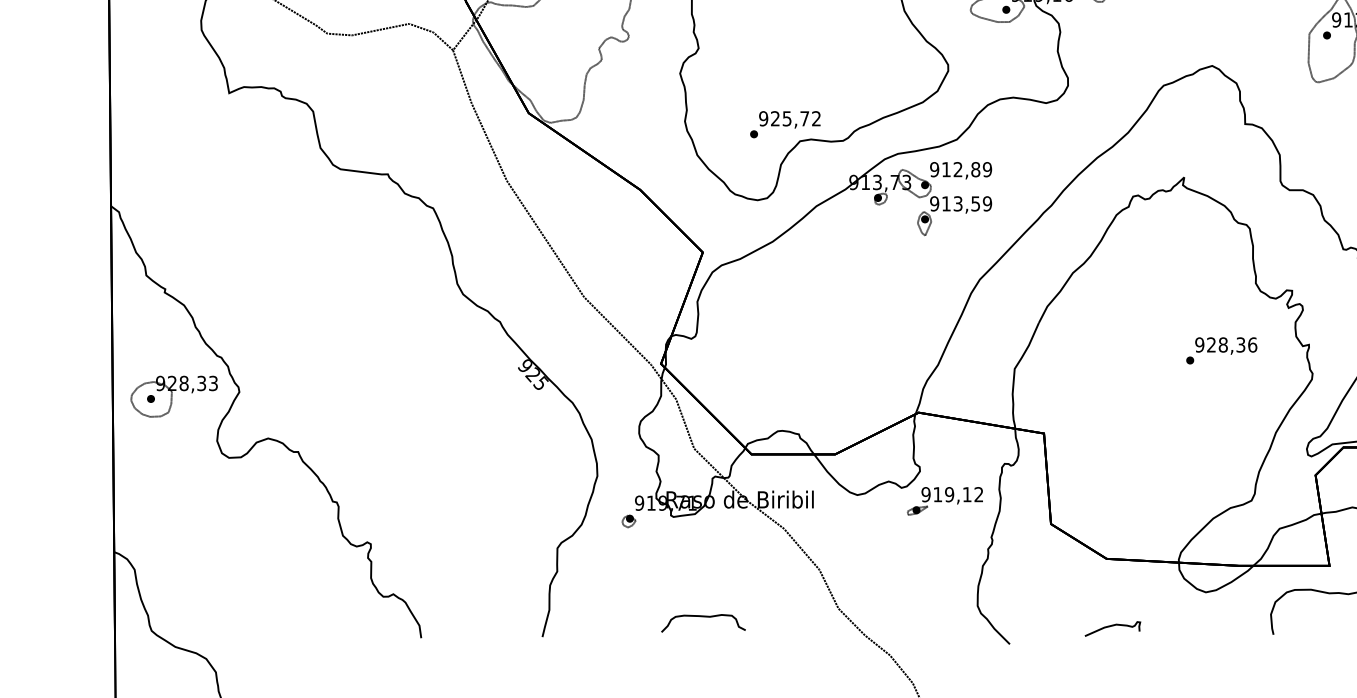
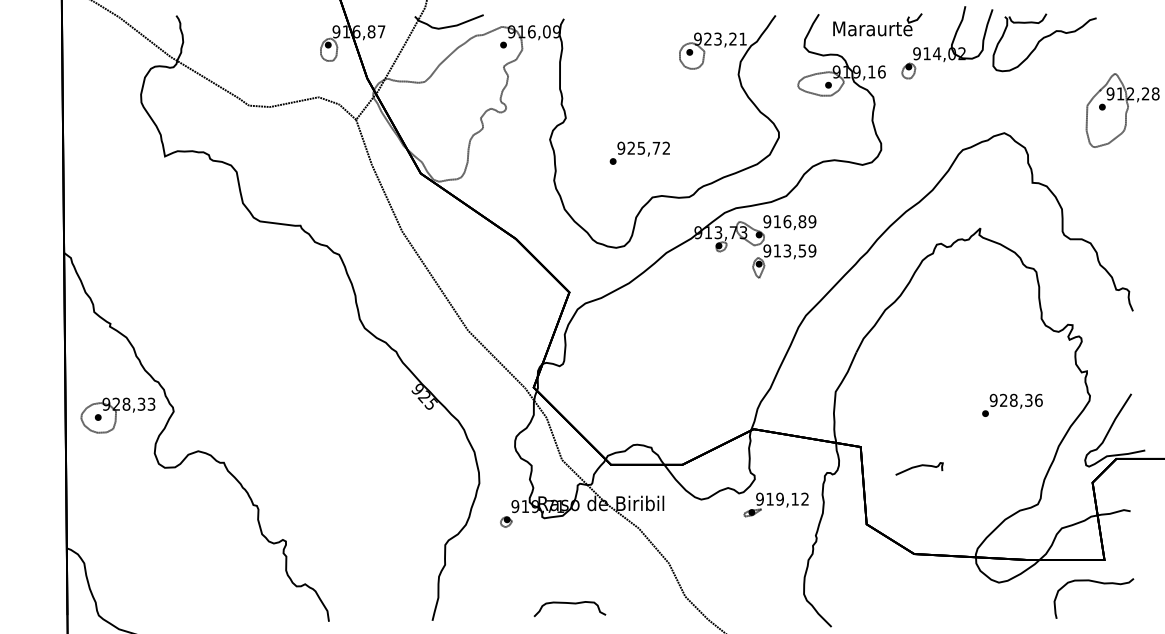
text: (784, 123) -> (639, 152), moved
text: (958, 169) -> (787, 221), 912,89 -> 916,89
text: (1221, 349) -> (1012, 404), moved
curve: (1111, 627) -> (918, 467), moved

